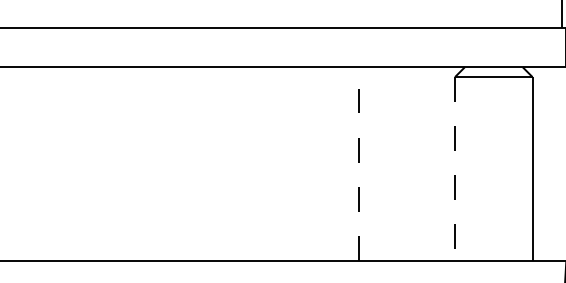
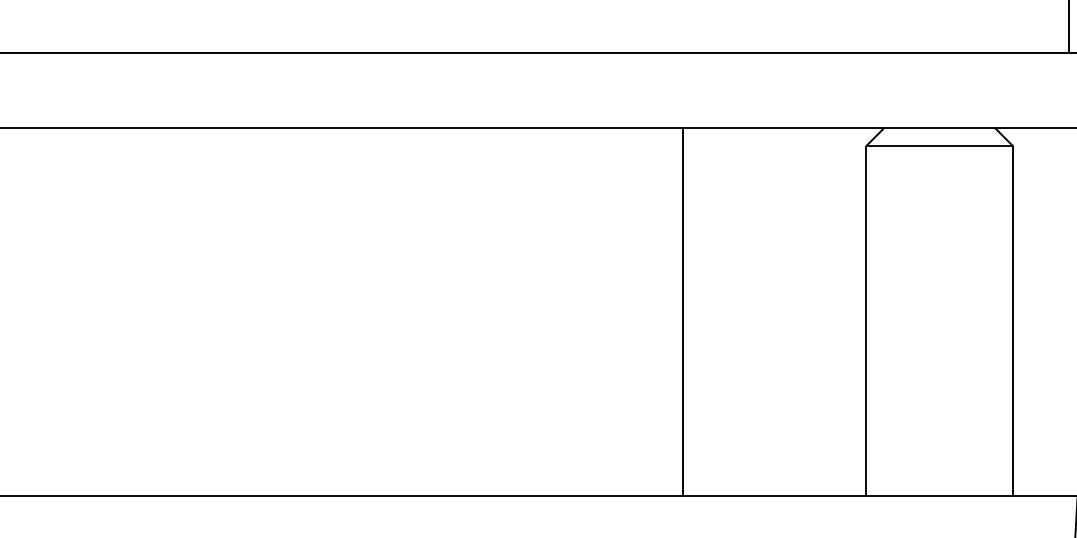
line: (359, 163) -> (684, 310), dashed -> solid
line: (455, 168) -> (866, 320), dashed -> solid

